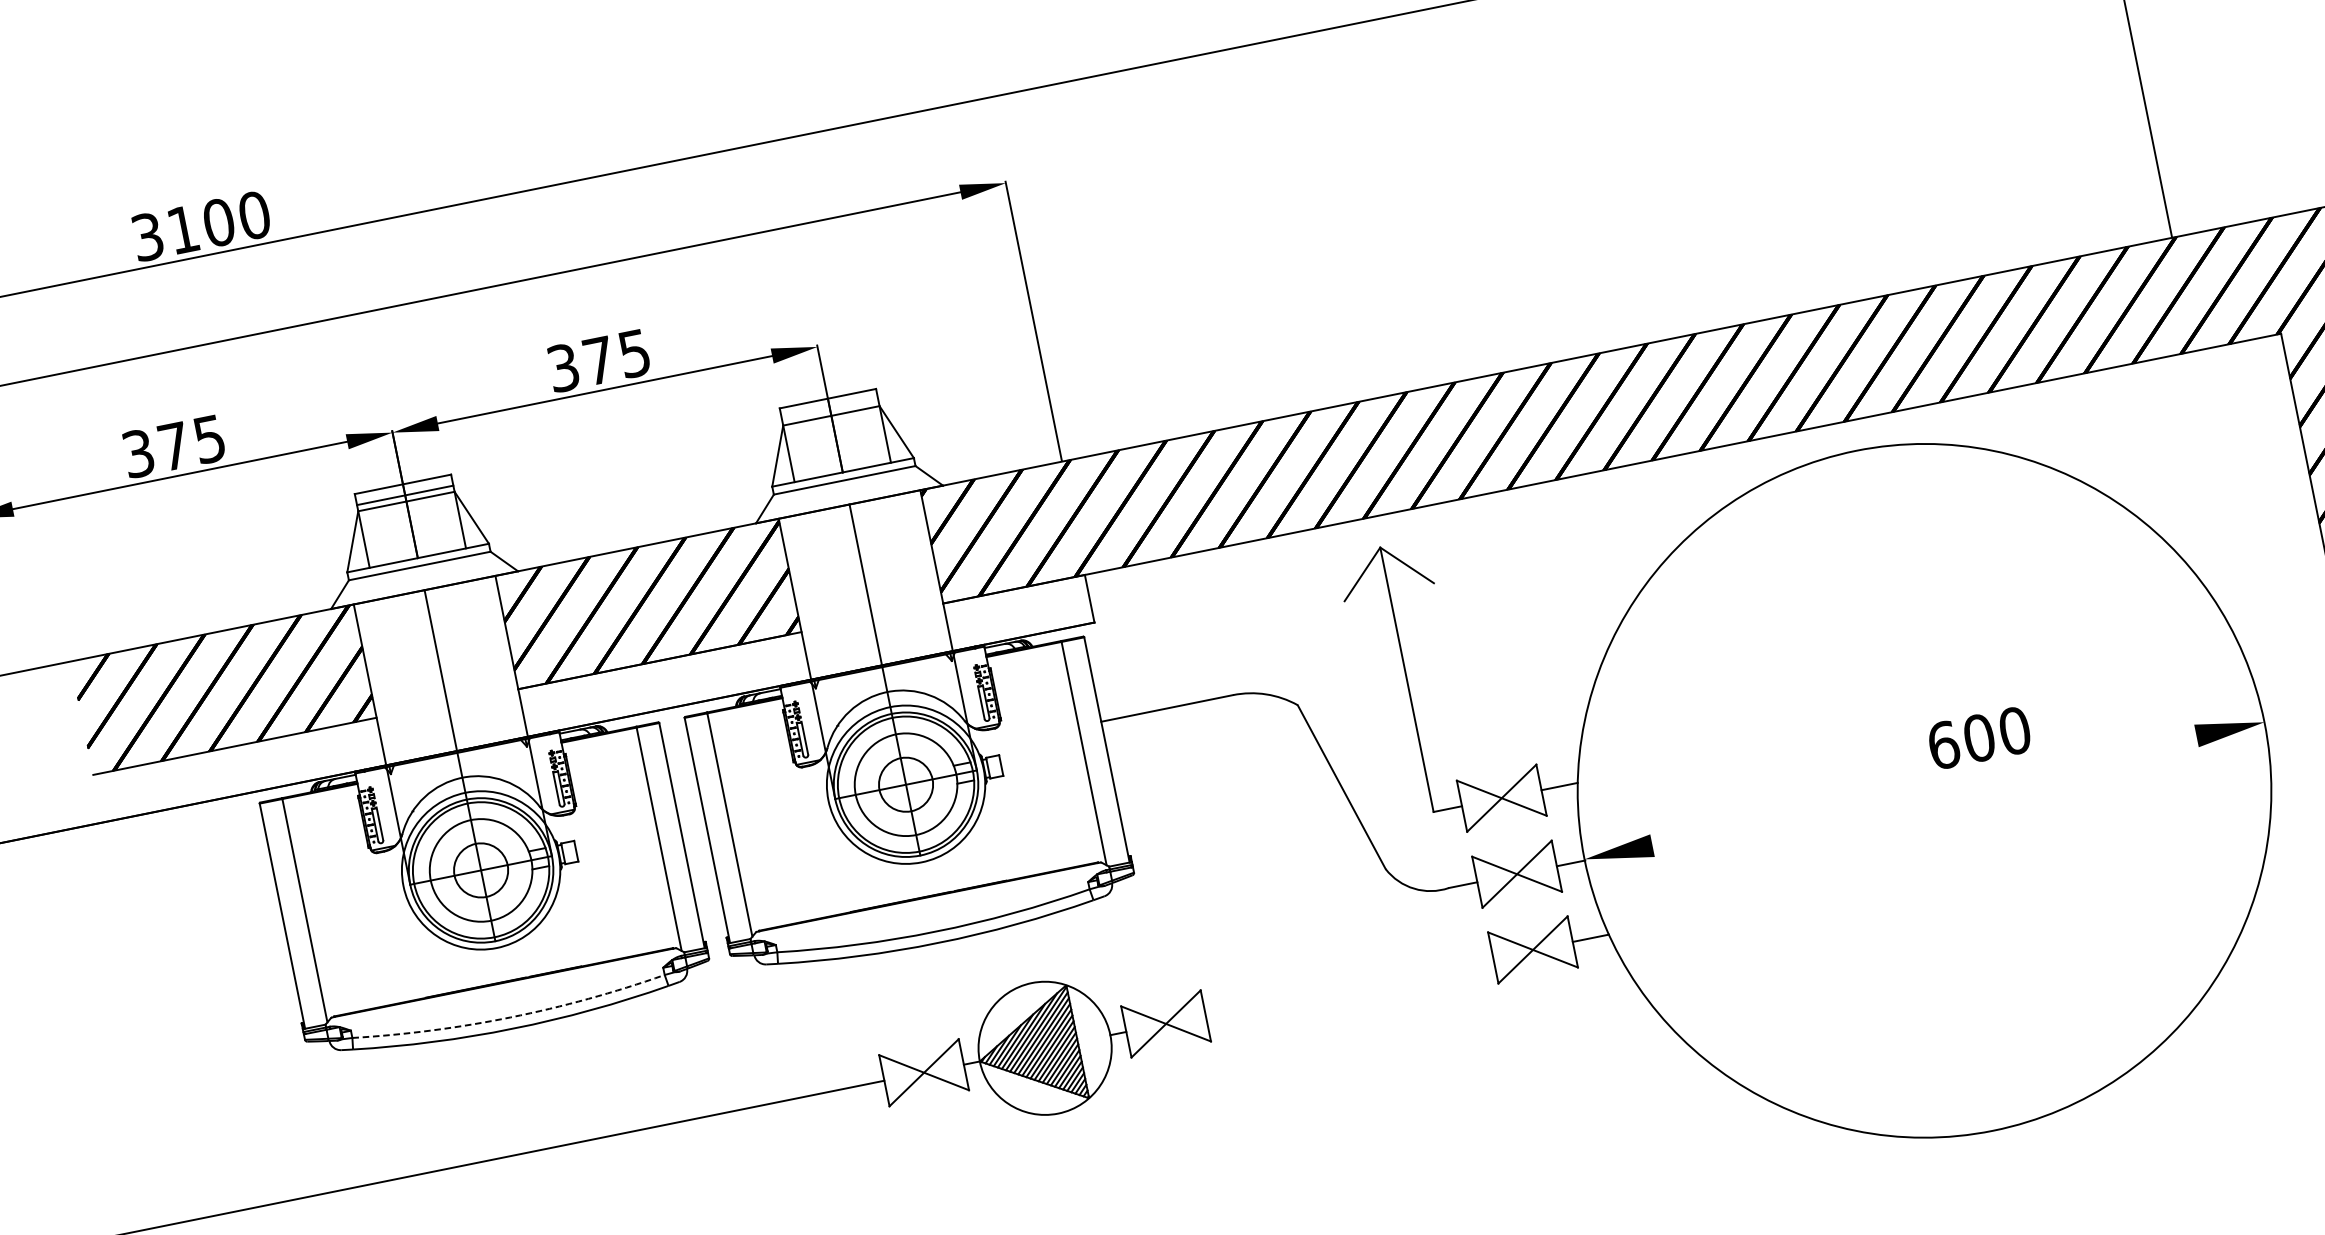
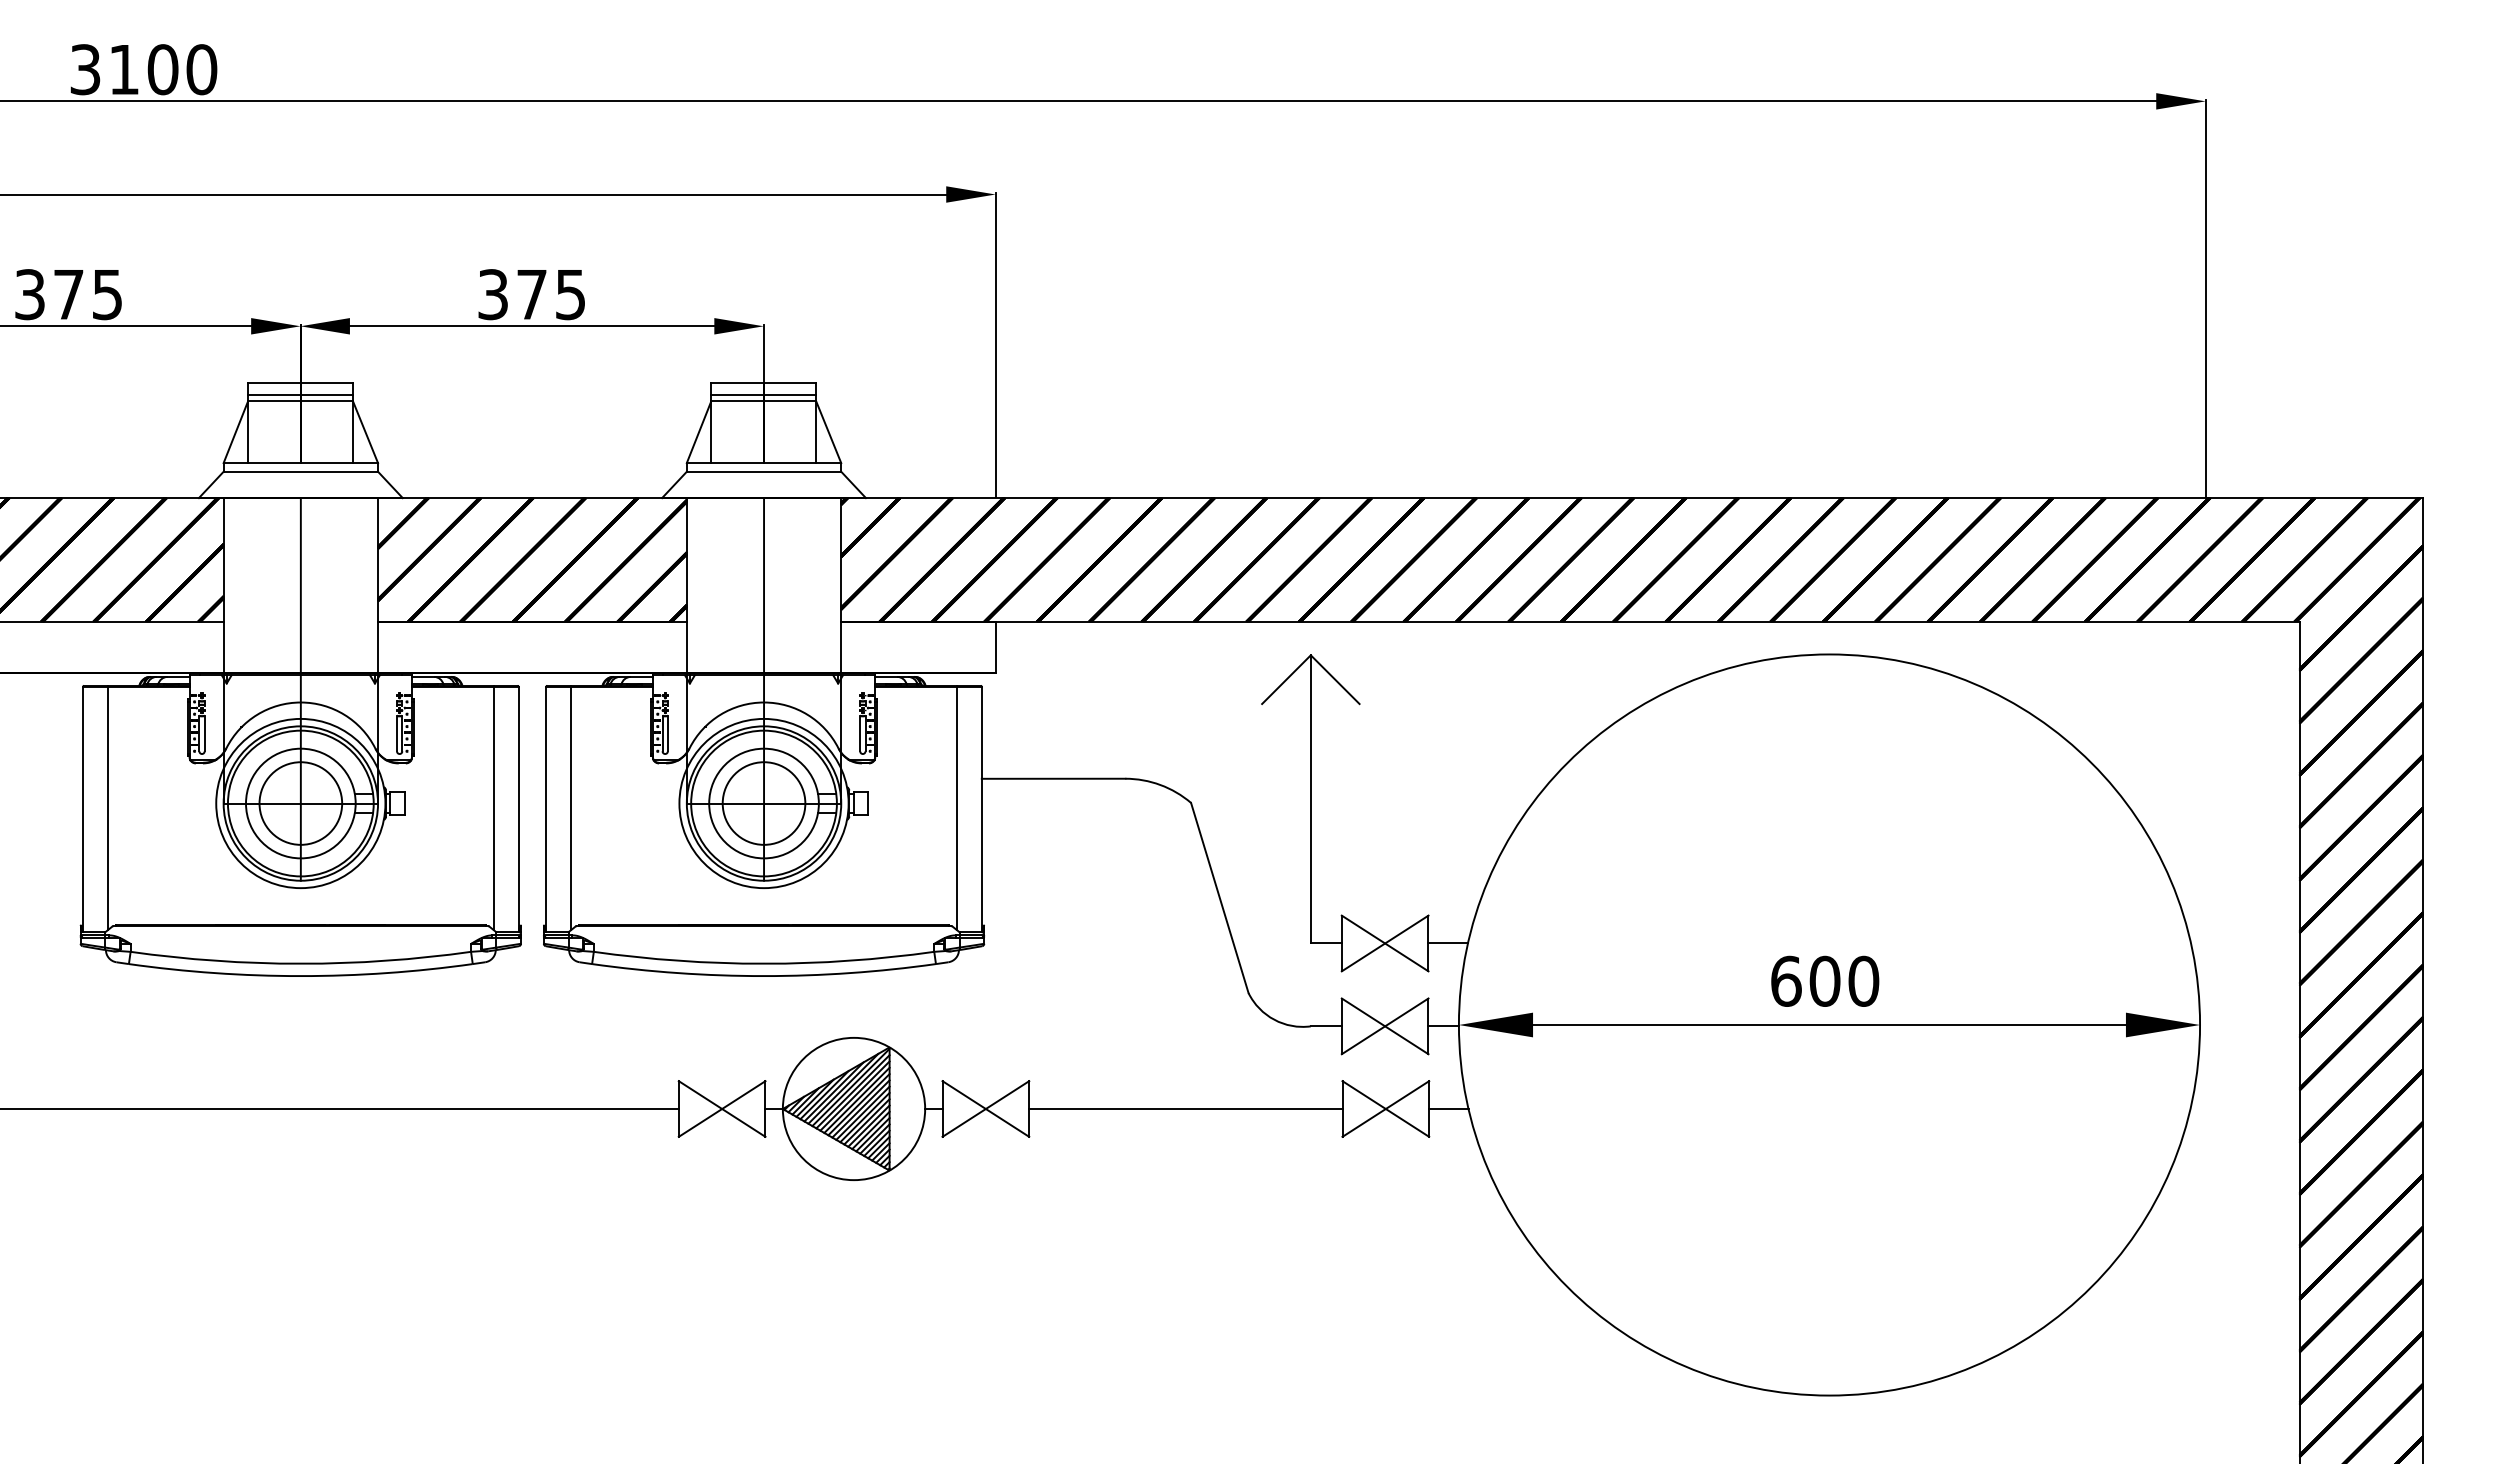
line: (829, 409) -> (763, 394), added
text: (1979, 737) -> (1825, 980), moved
circle: (905, 784) -> (763, 803), size x1.43
line: (1924, 791) -> (1829, 1025), added
circle: (480, 870) -> (300, 803), size x1.43
line: (1349, 987) -> (1185, 1109), added
arc: (510, 1017) -> (300, 963), dashed -> solid

